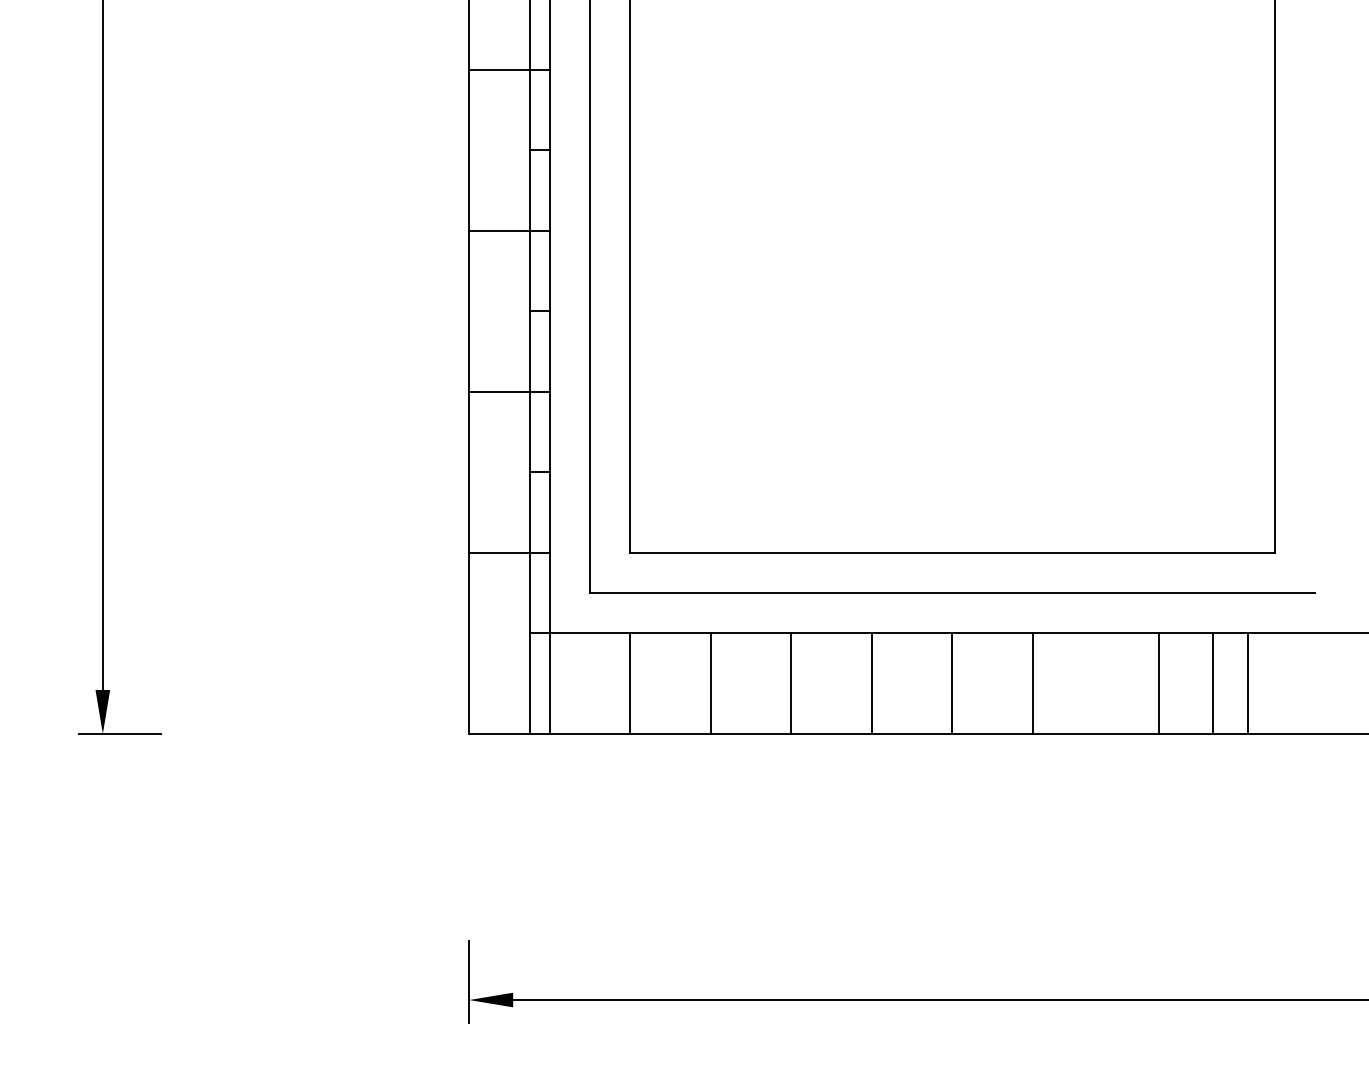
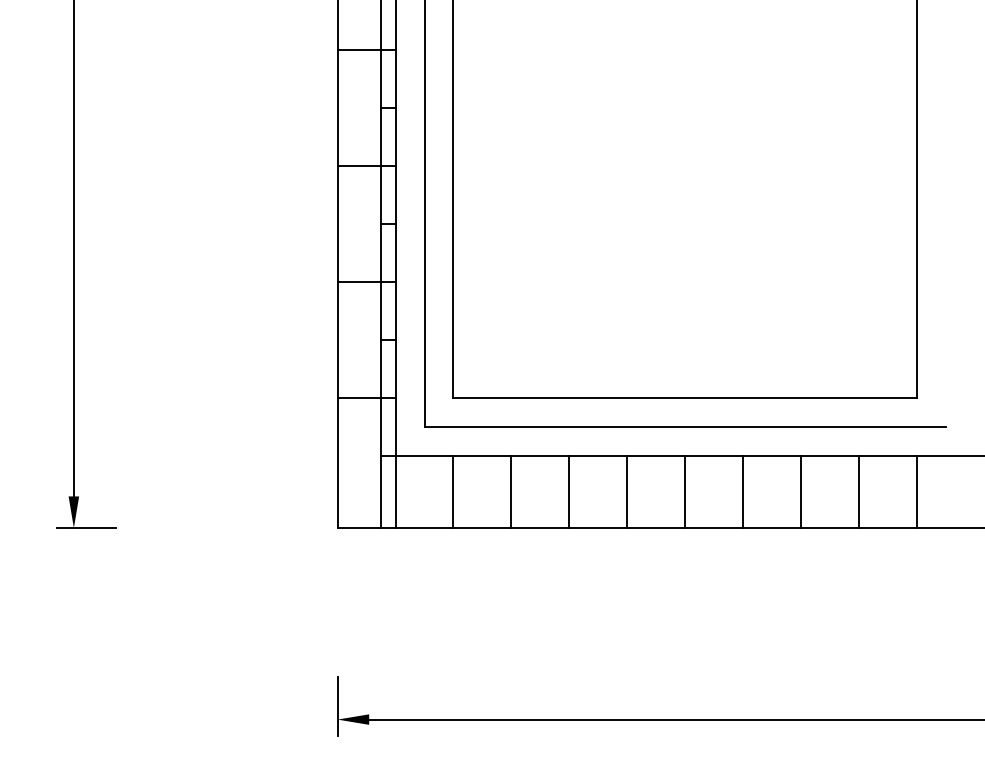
line: (1159, 683) -> (801, 491), moved
line: (1212, 683) -> (917, 491), moved
line: (1248, 683) -> (859, 491), moved

